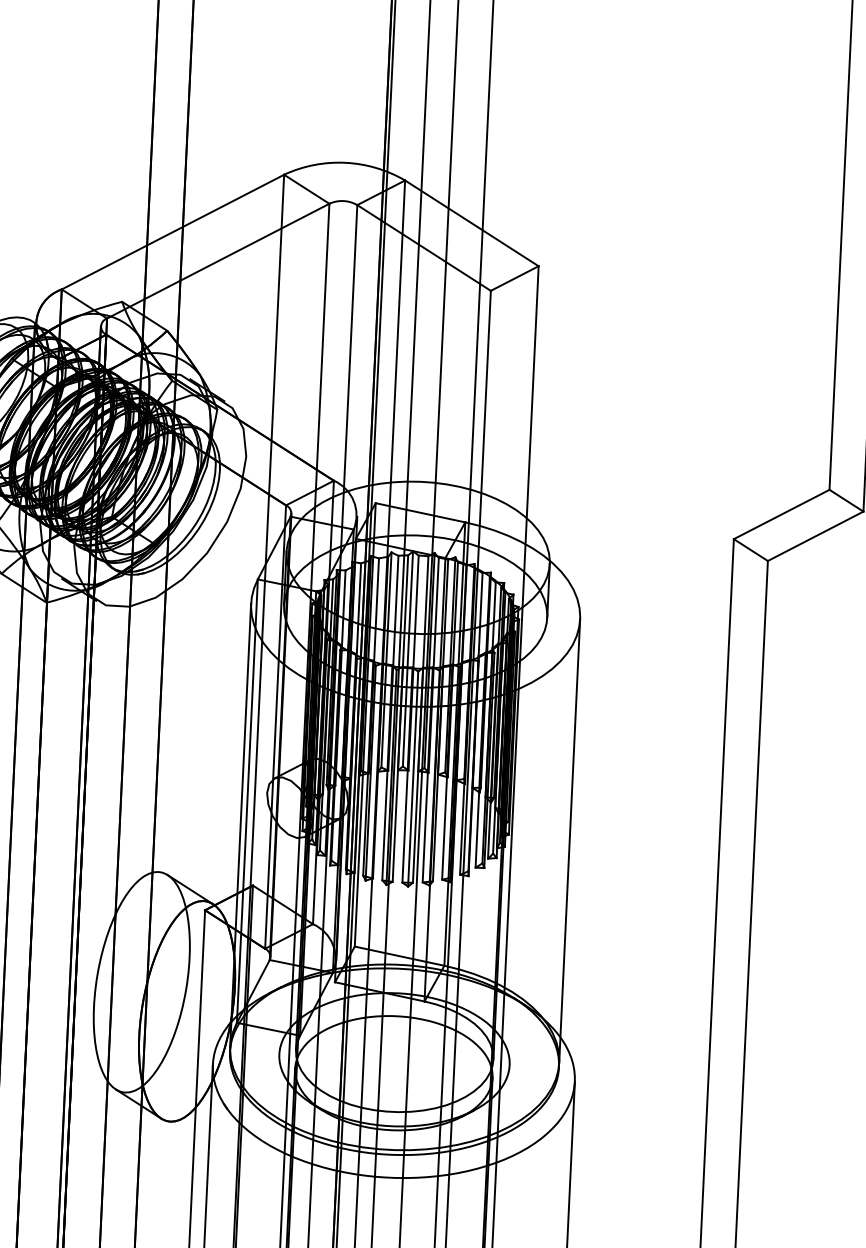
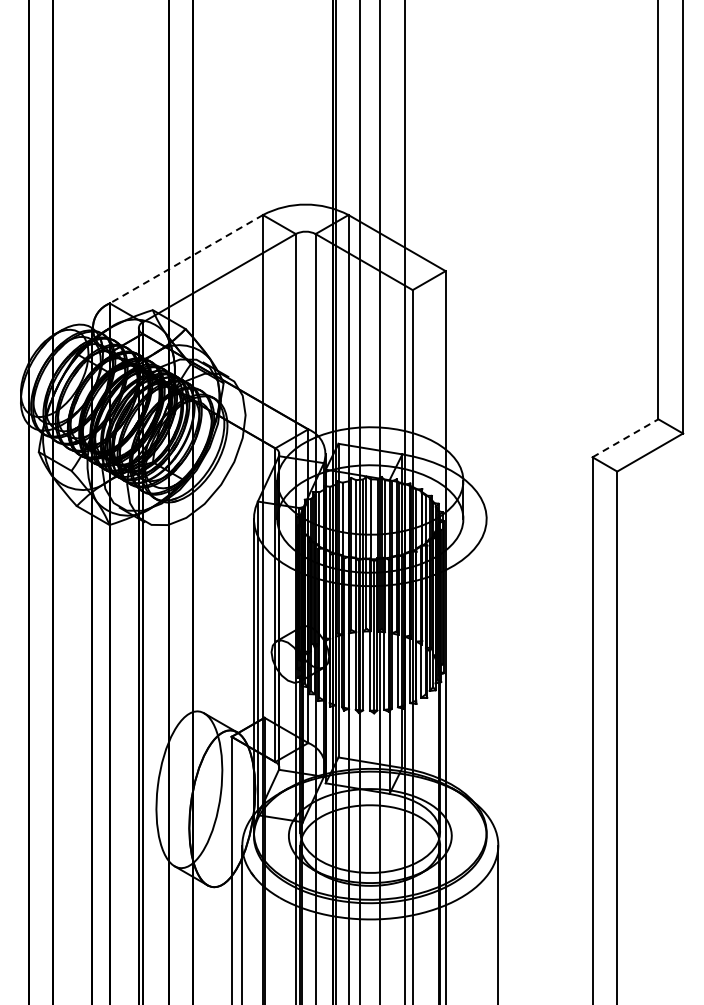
line: (171, 232) -> (185, 259), solid -> dashed
line: (781, 514) -> (625, 438), solid -> dashed
line: (569, 840) -> (486, 675), removed

